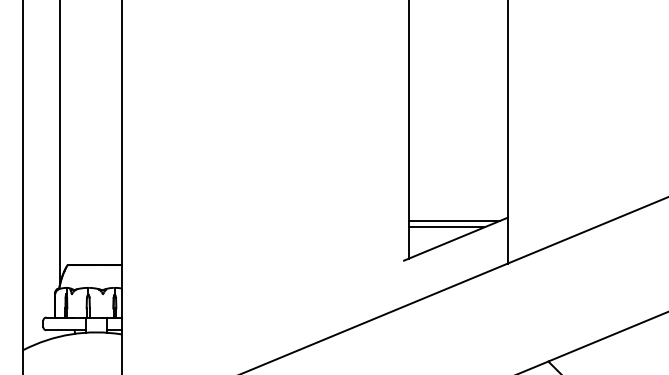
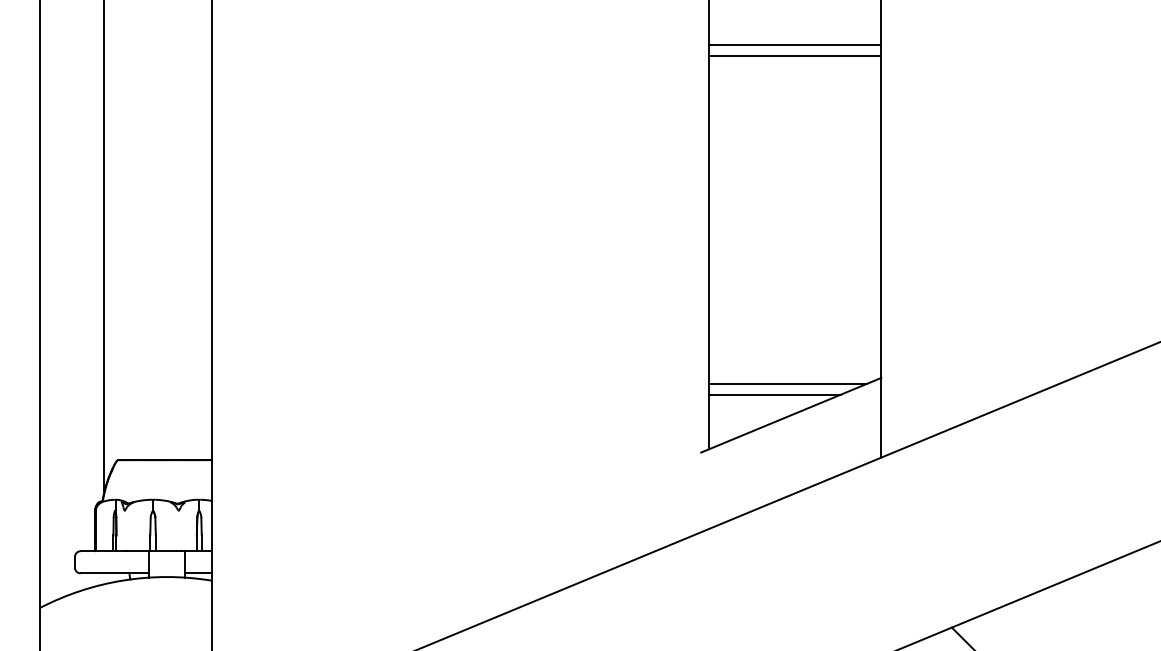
line: (457, 26) -> (794, 46), added
line: (457, 32) -> (794, 56), added

